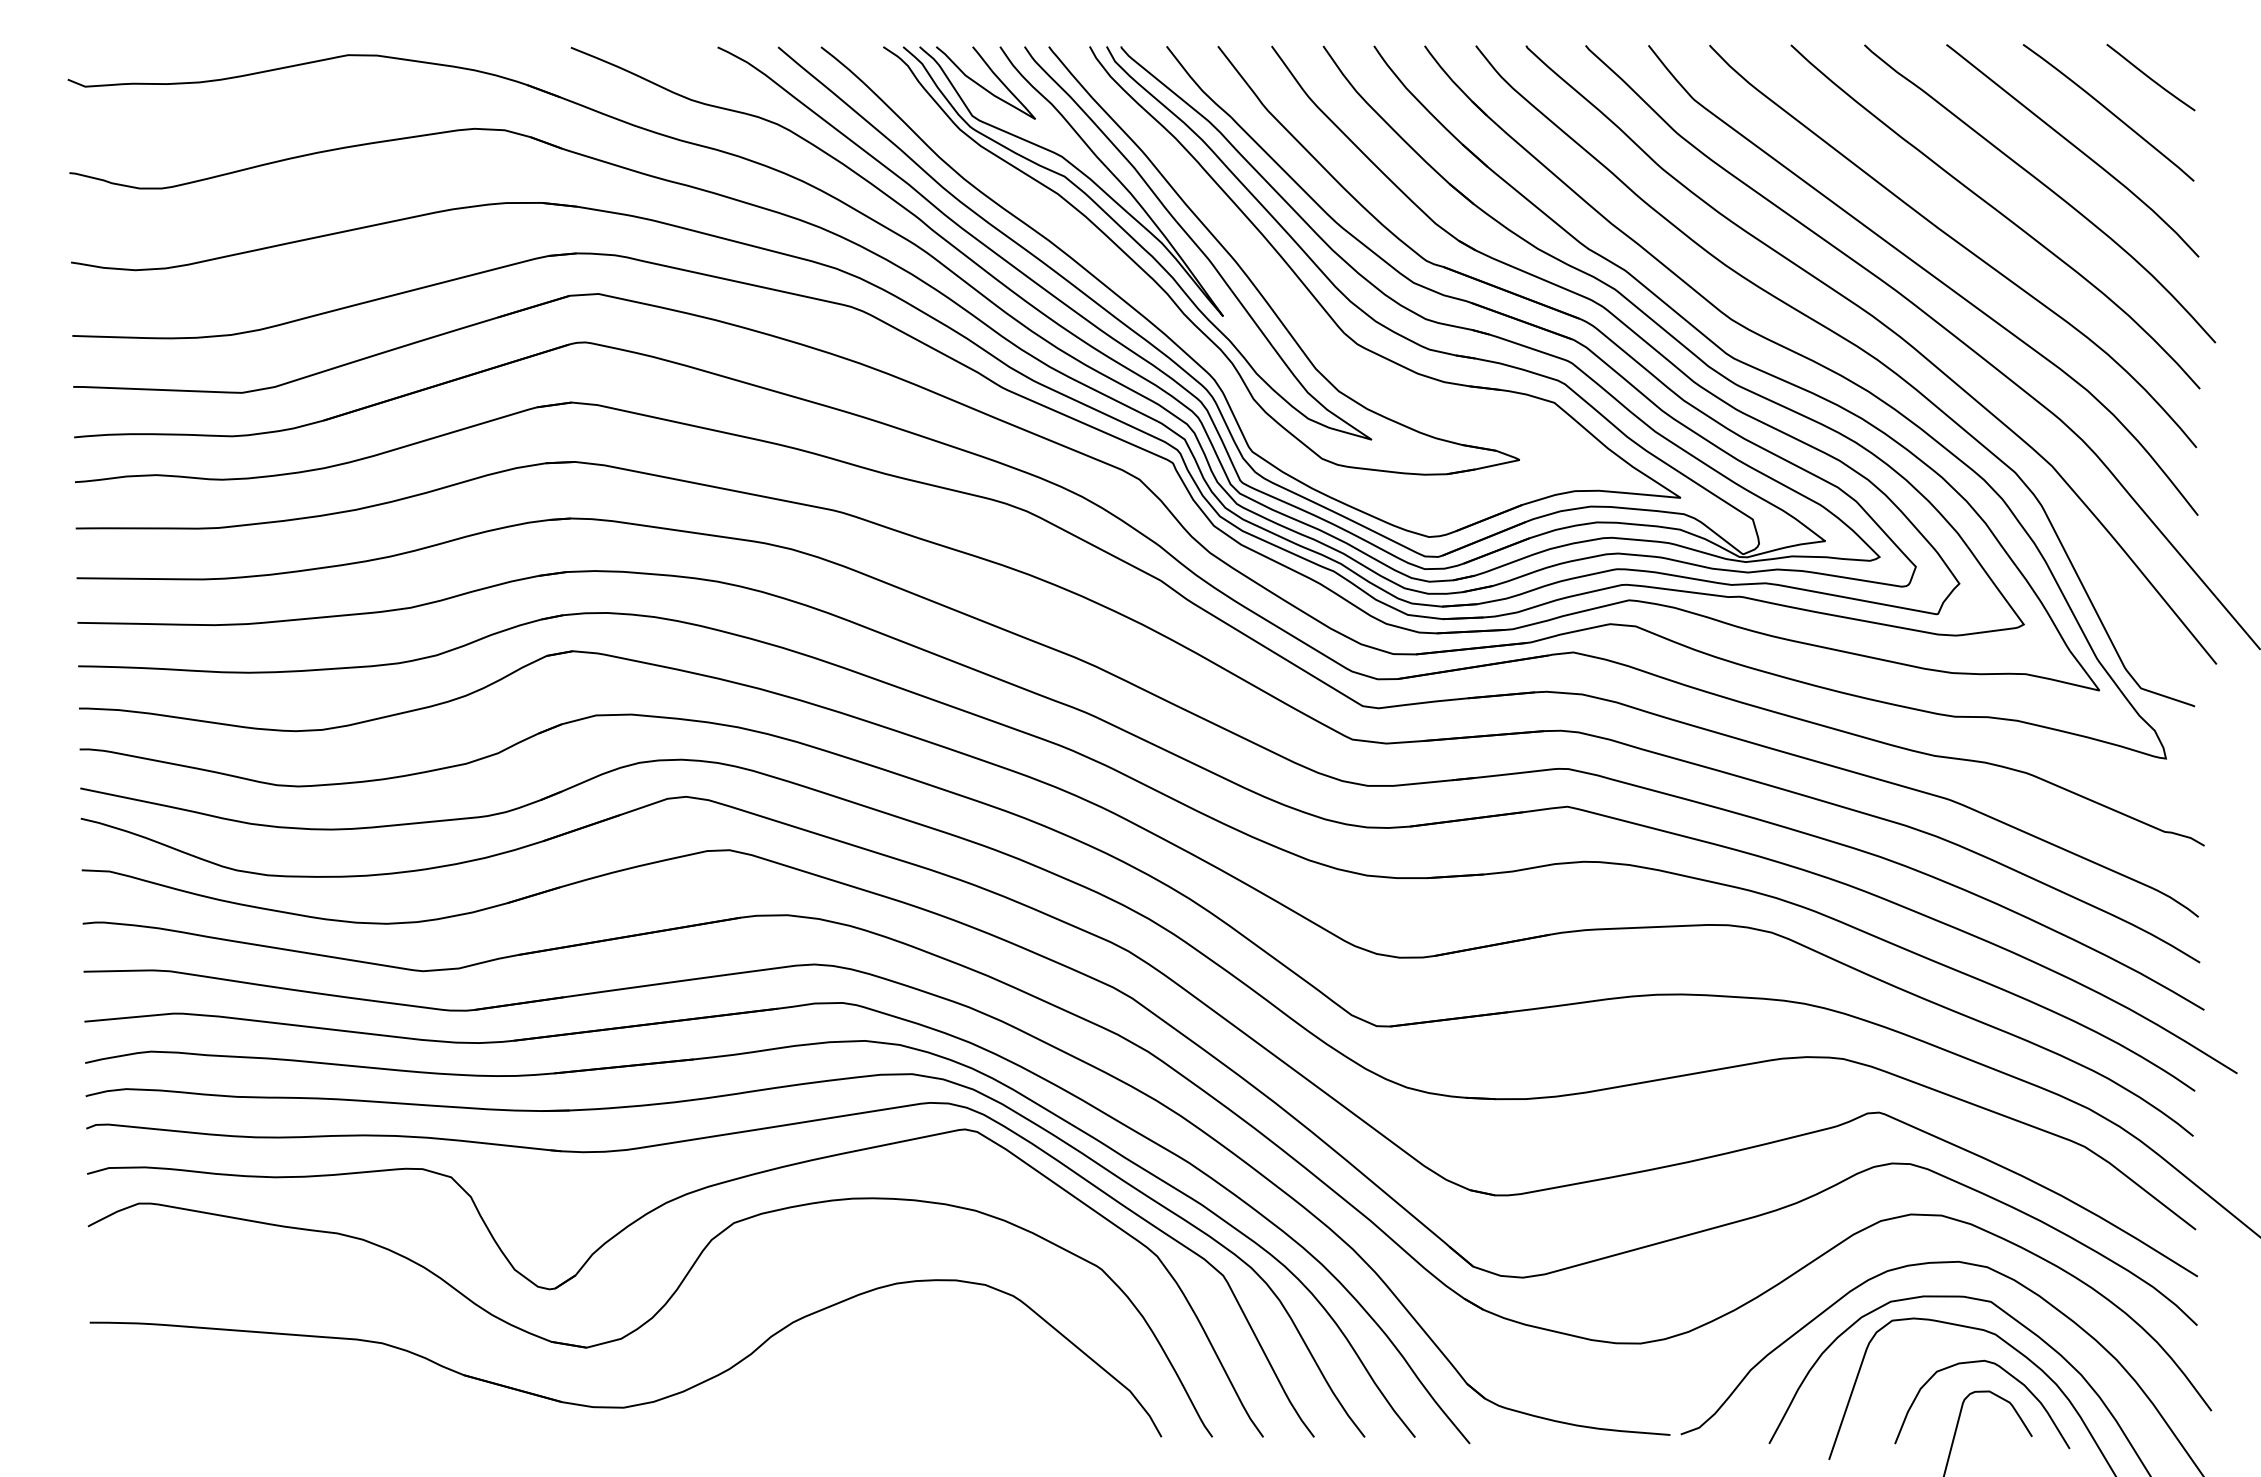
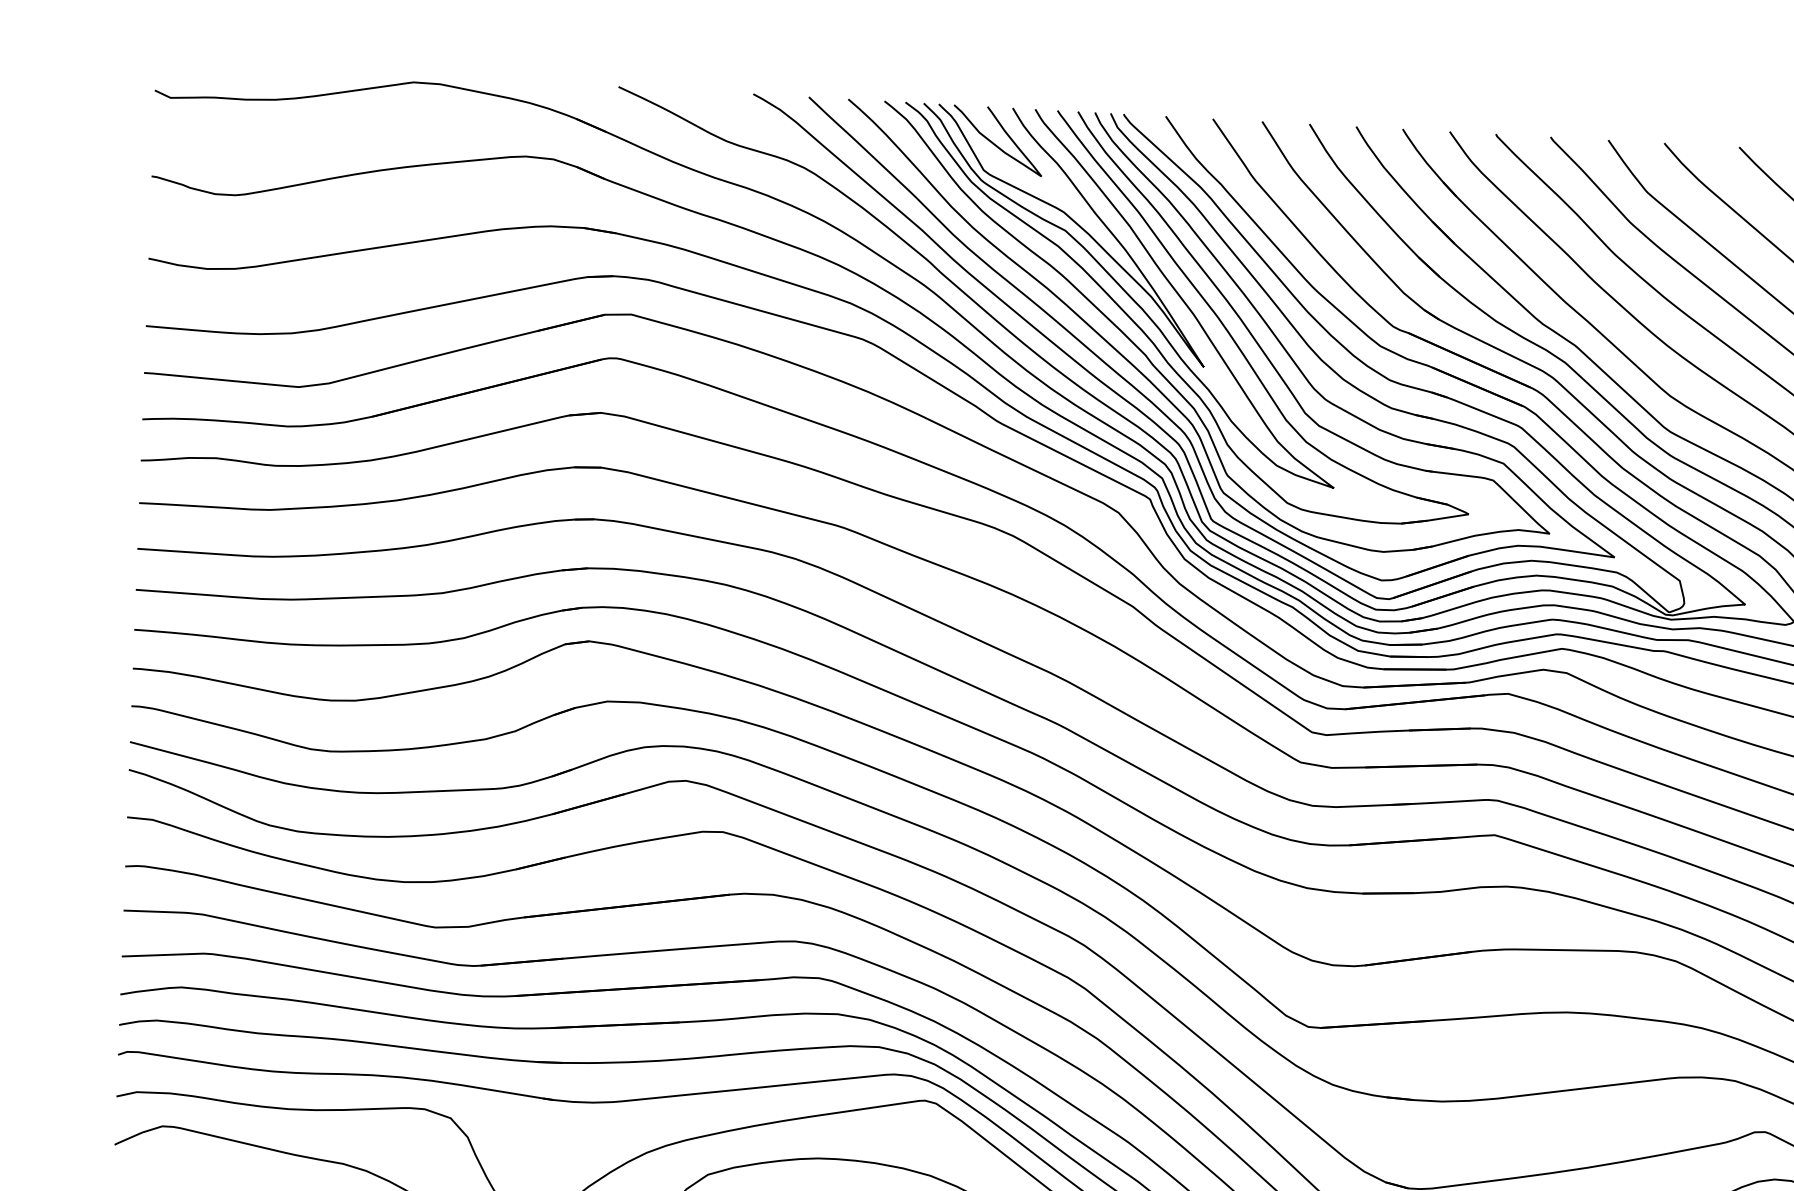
part: (1257, 260) -> (1238, 317), added

